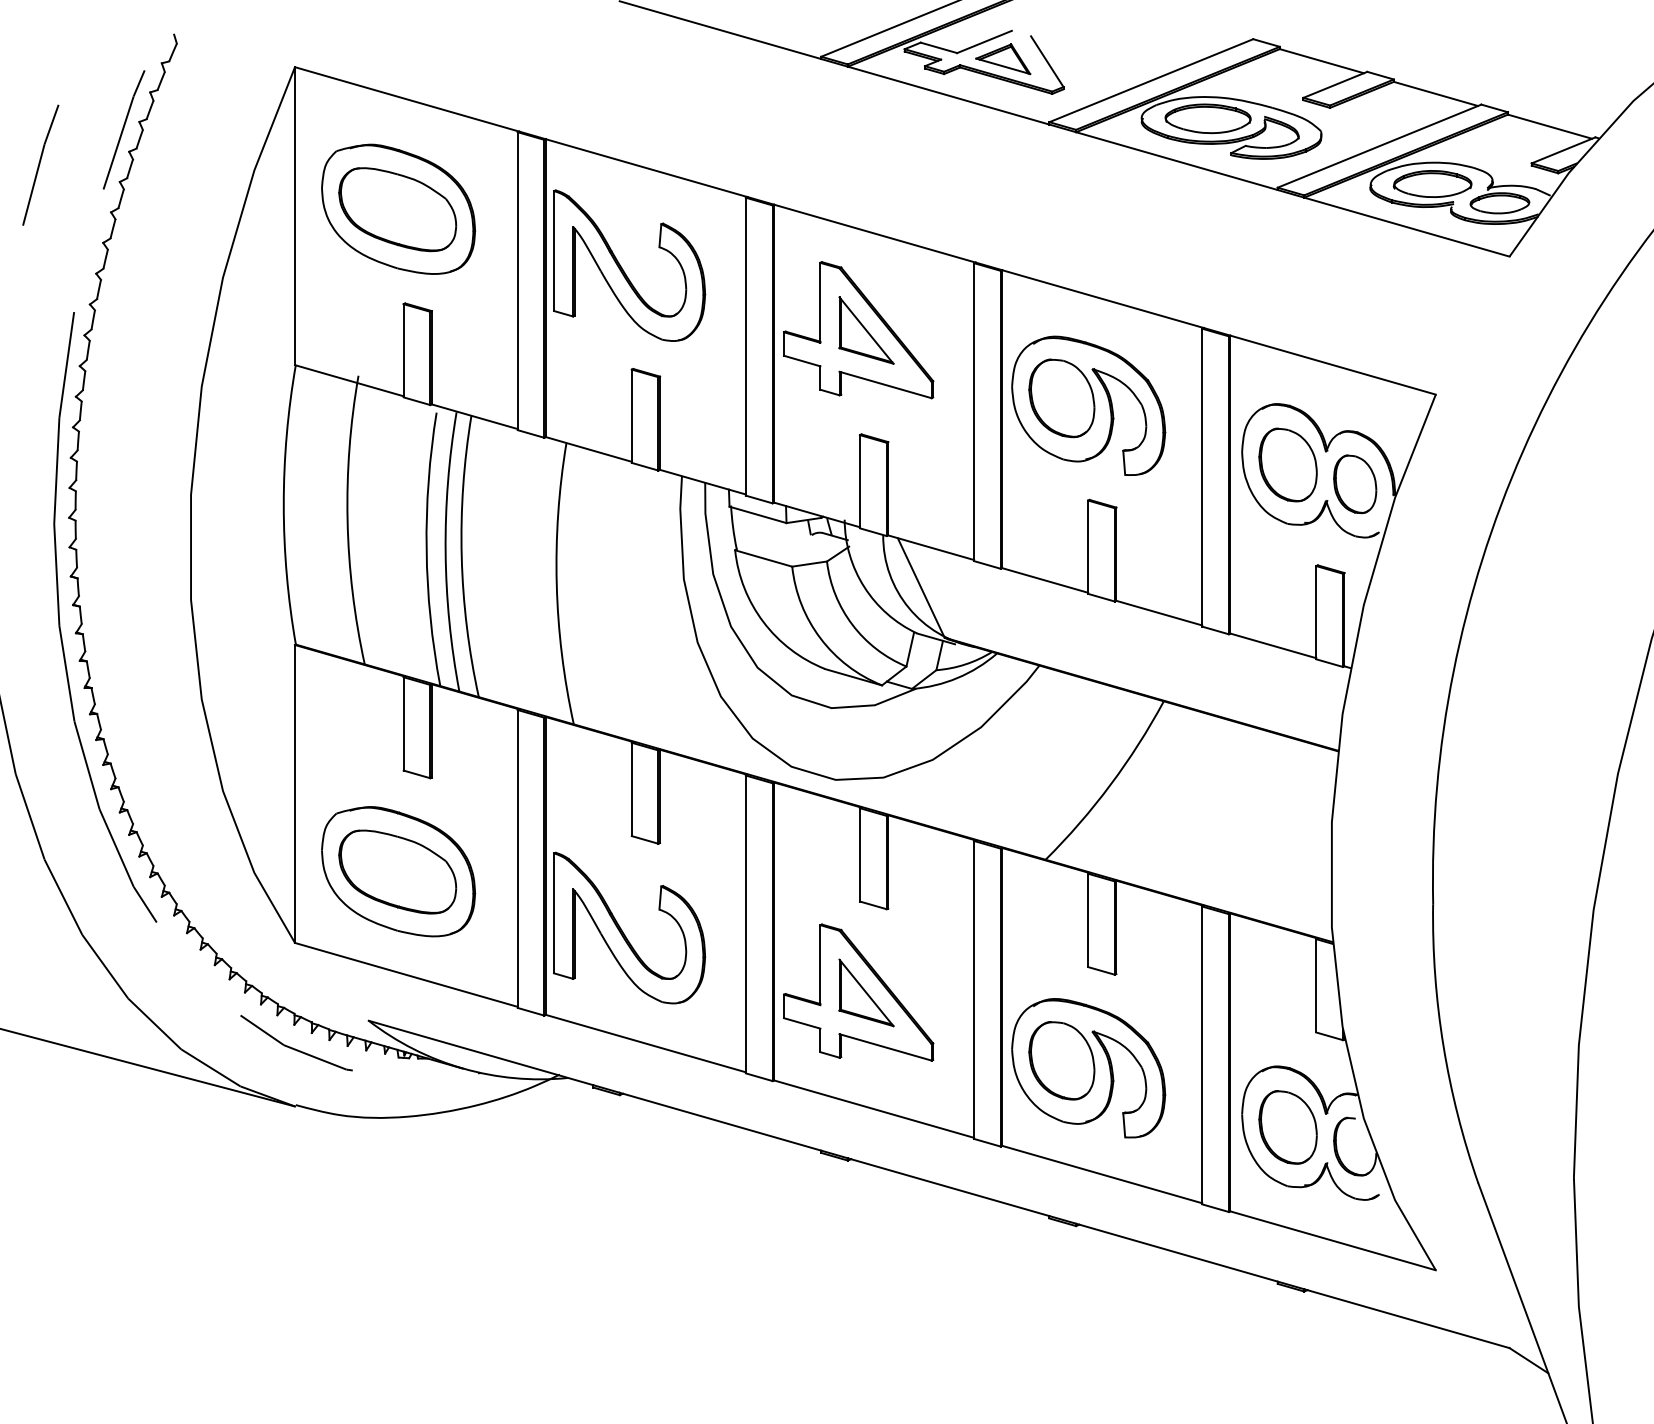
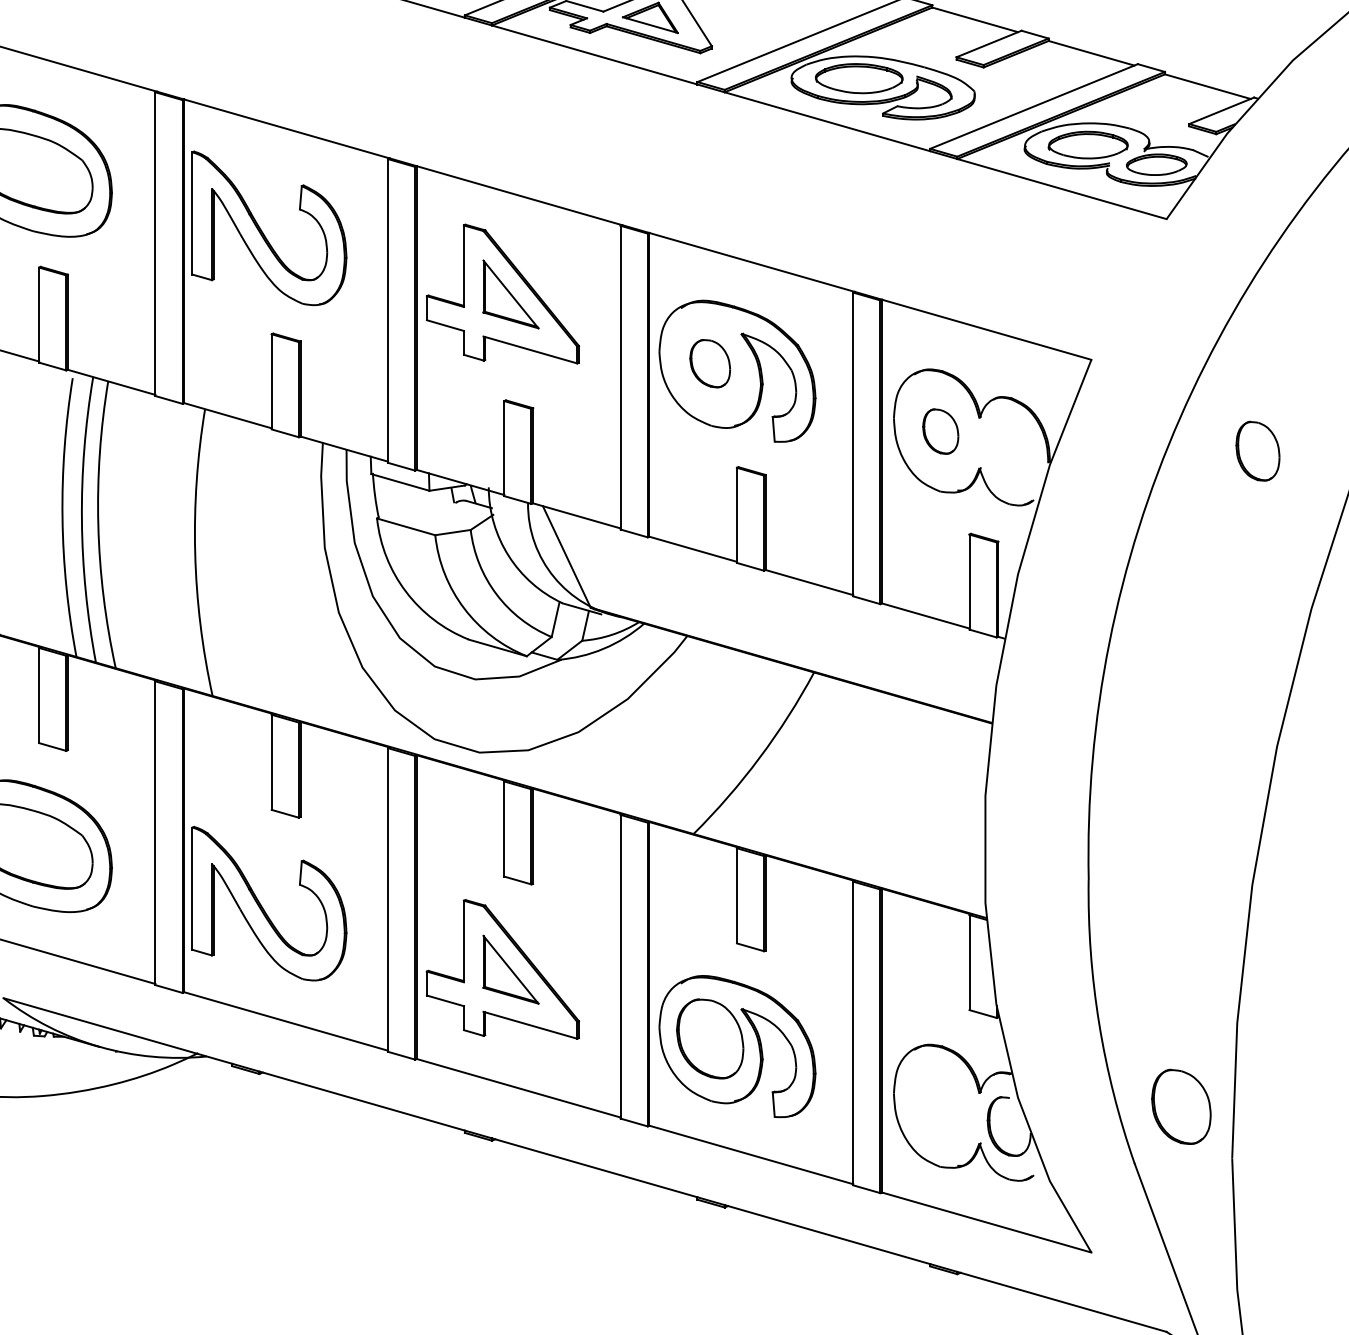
part: (1061, 398) -> (709, 363), size x0.6
part: (1287, 464) -> (940, 431), size x0.6
part: (1355, 484) -> (1258, 451), moved
part: (1287, 1127) -> (1180, 1106), moved

